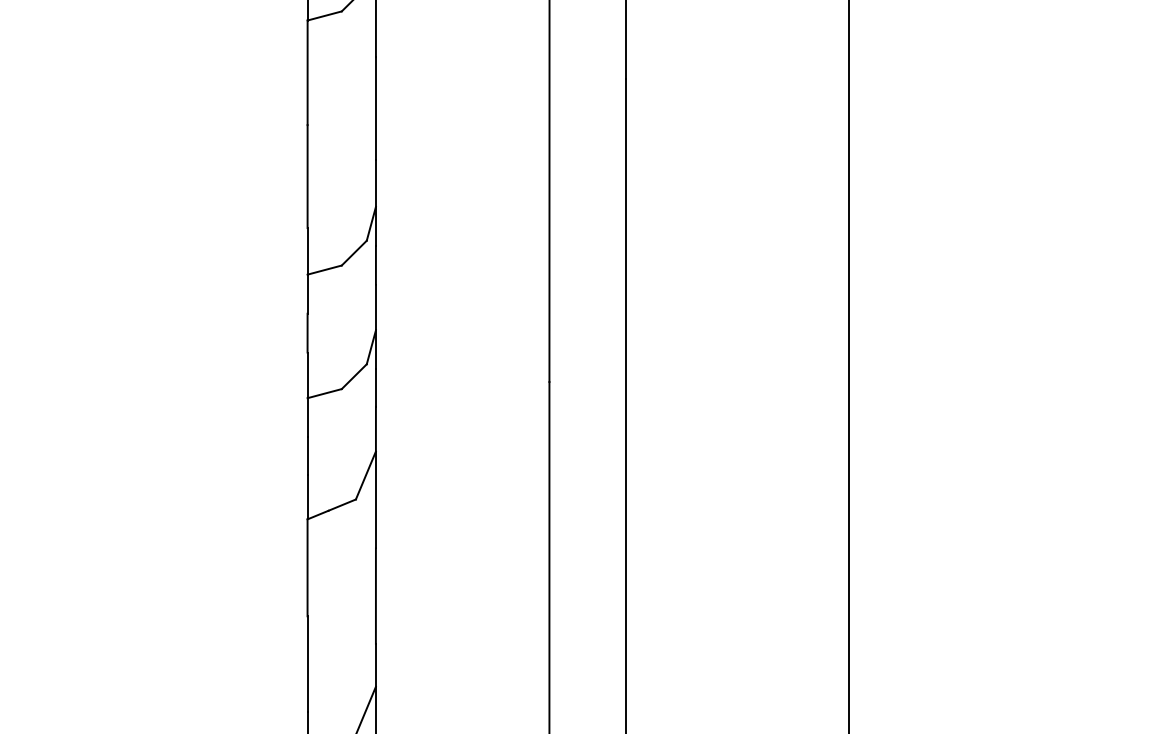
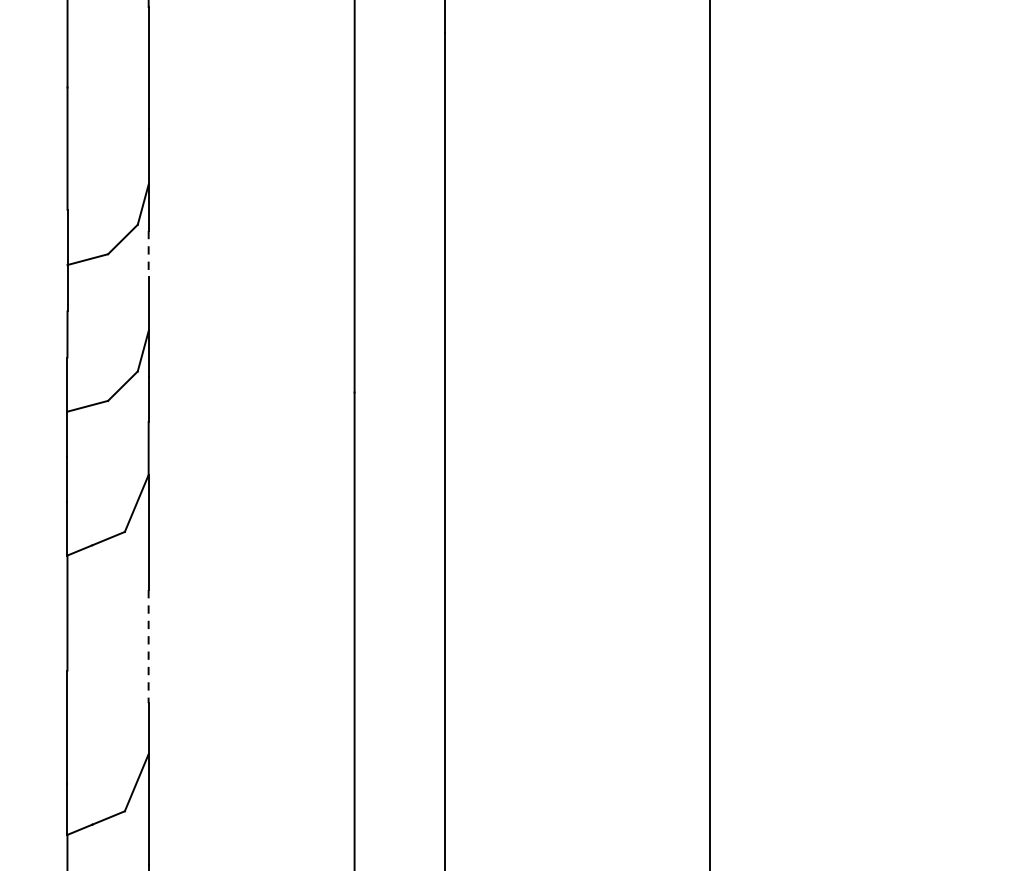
line: (375, 265) -> (148, 254), solid -> dashed
line: (375, 596) -> (148, 647), solid -> dashed

